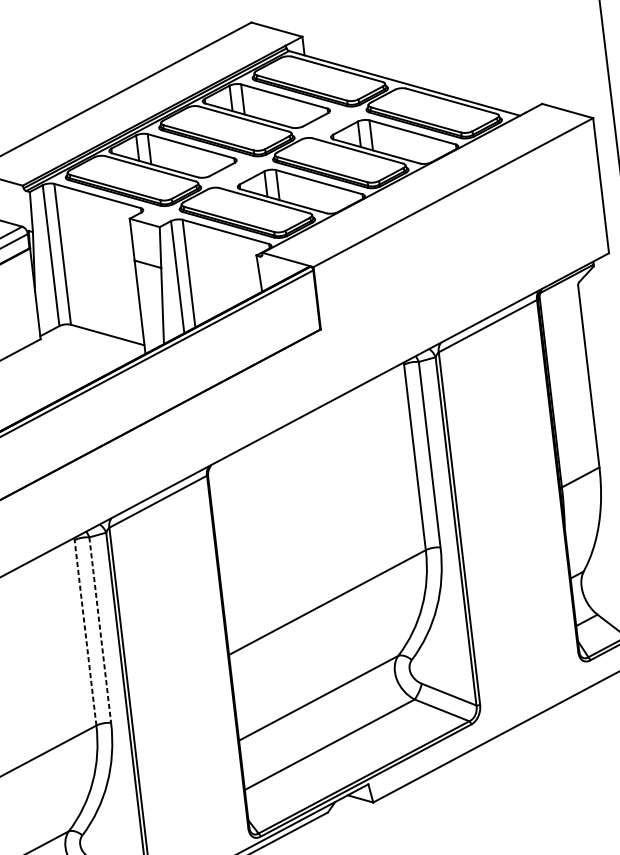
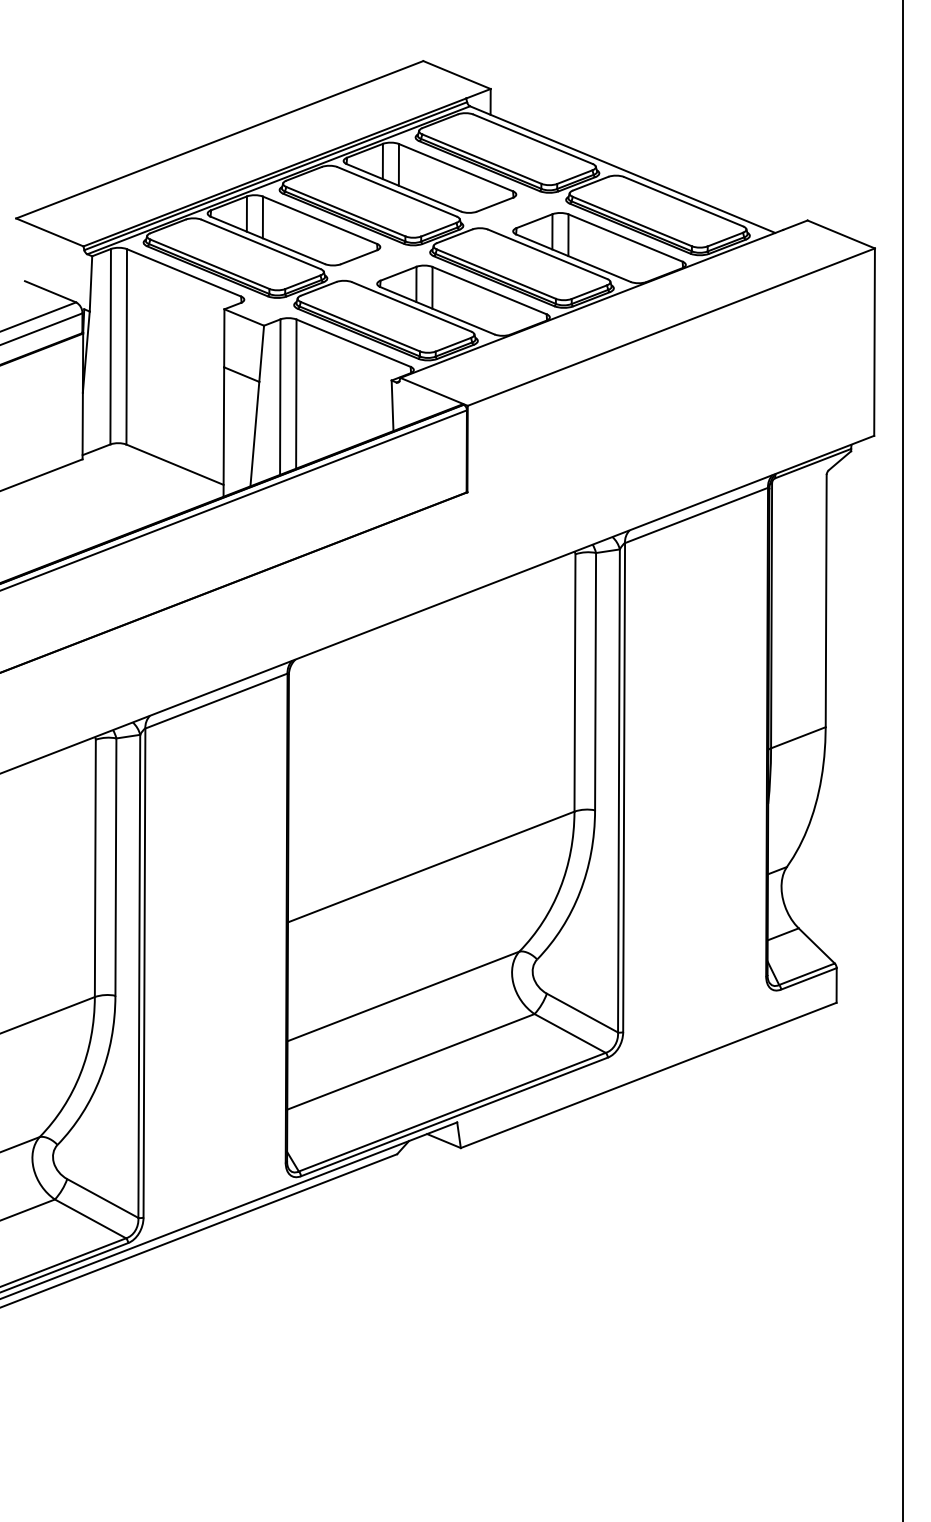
line: (99, 630) -> (115, 867), dashed -> solid
line: (85, 632) -> (95, 868), dashed -> solid

